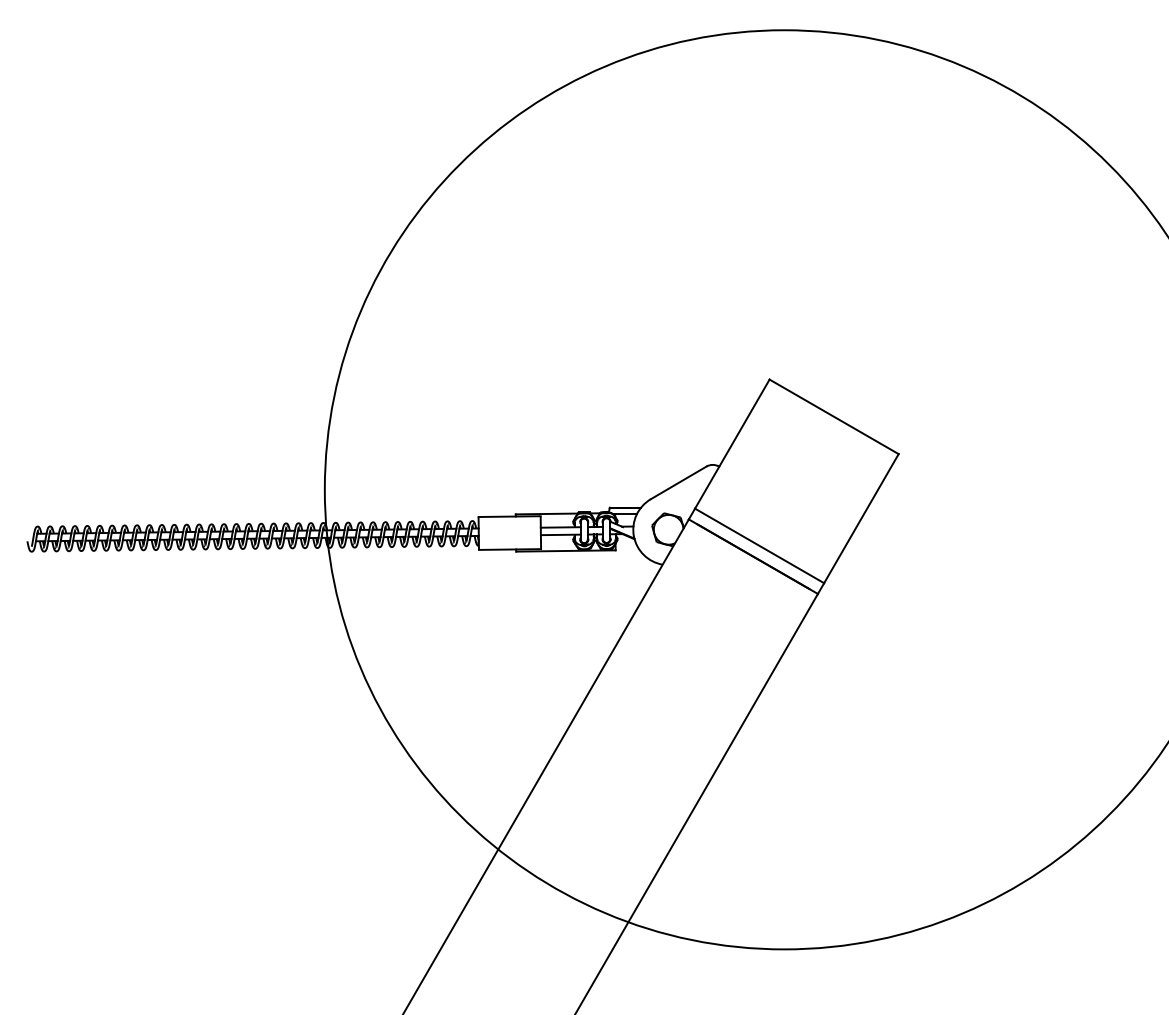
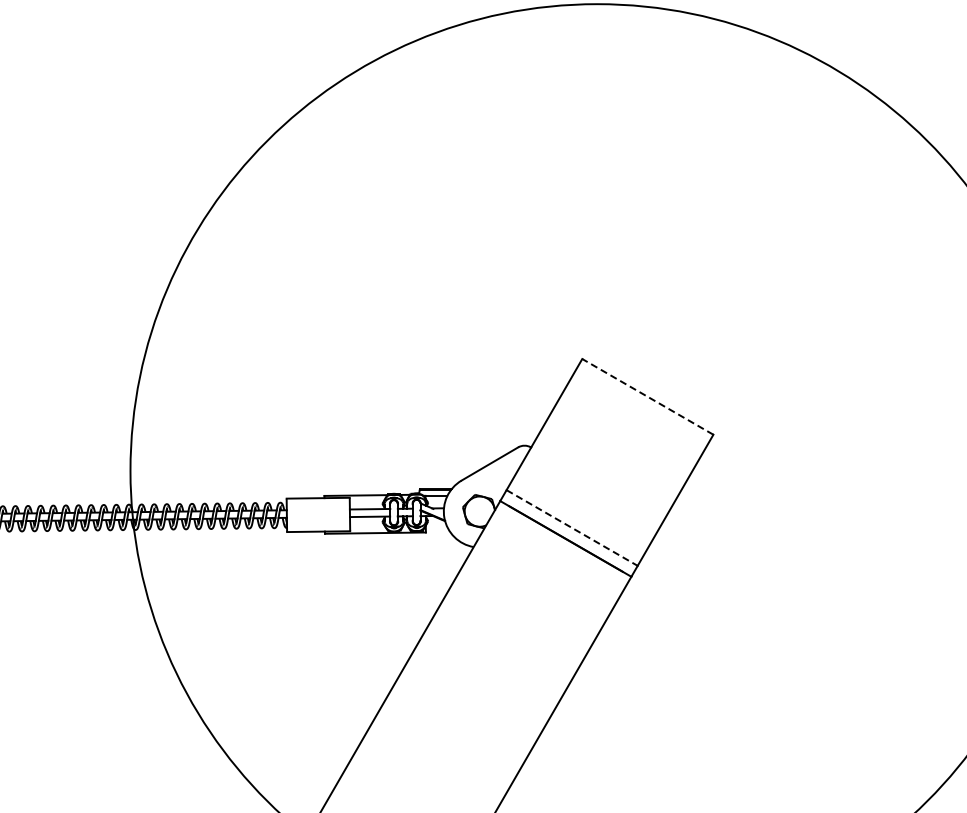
line: (834, 416) -> (648, 396), solid -> dashed
line: (759, 545) -> (572, 527), solid -> dashed

